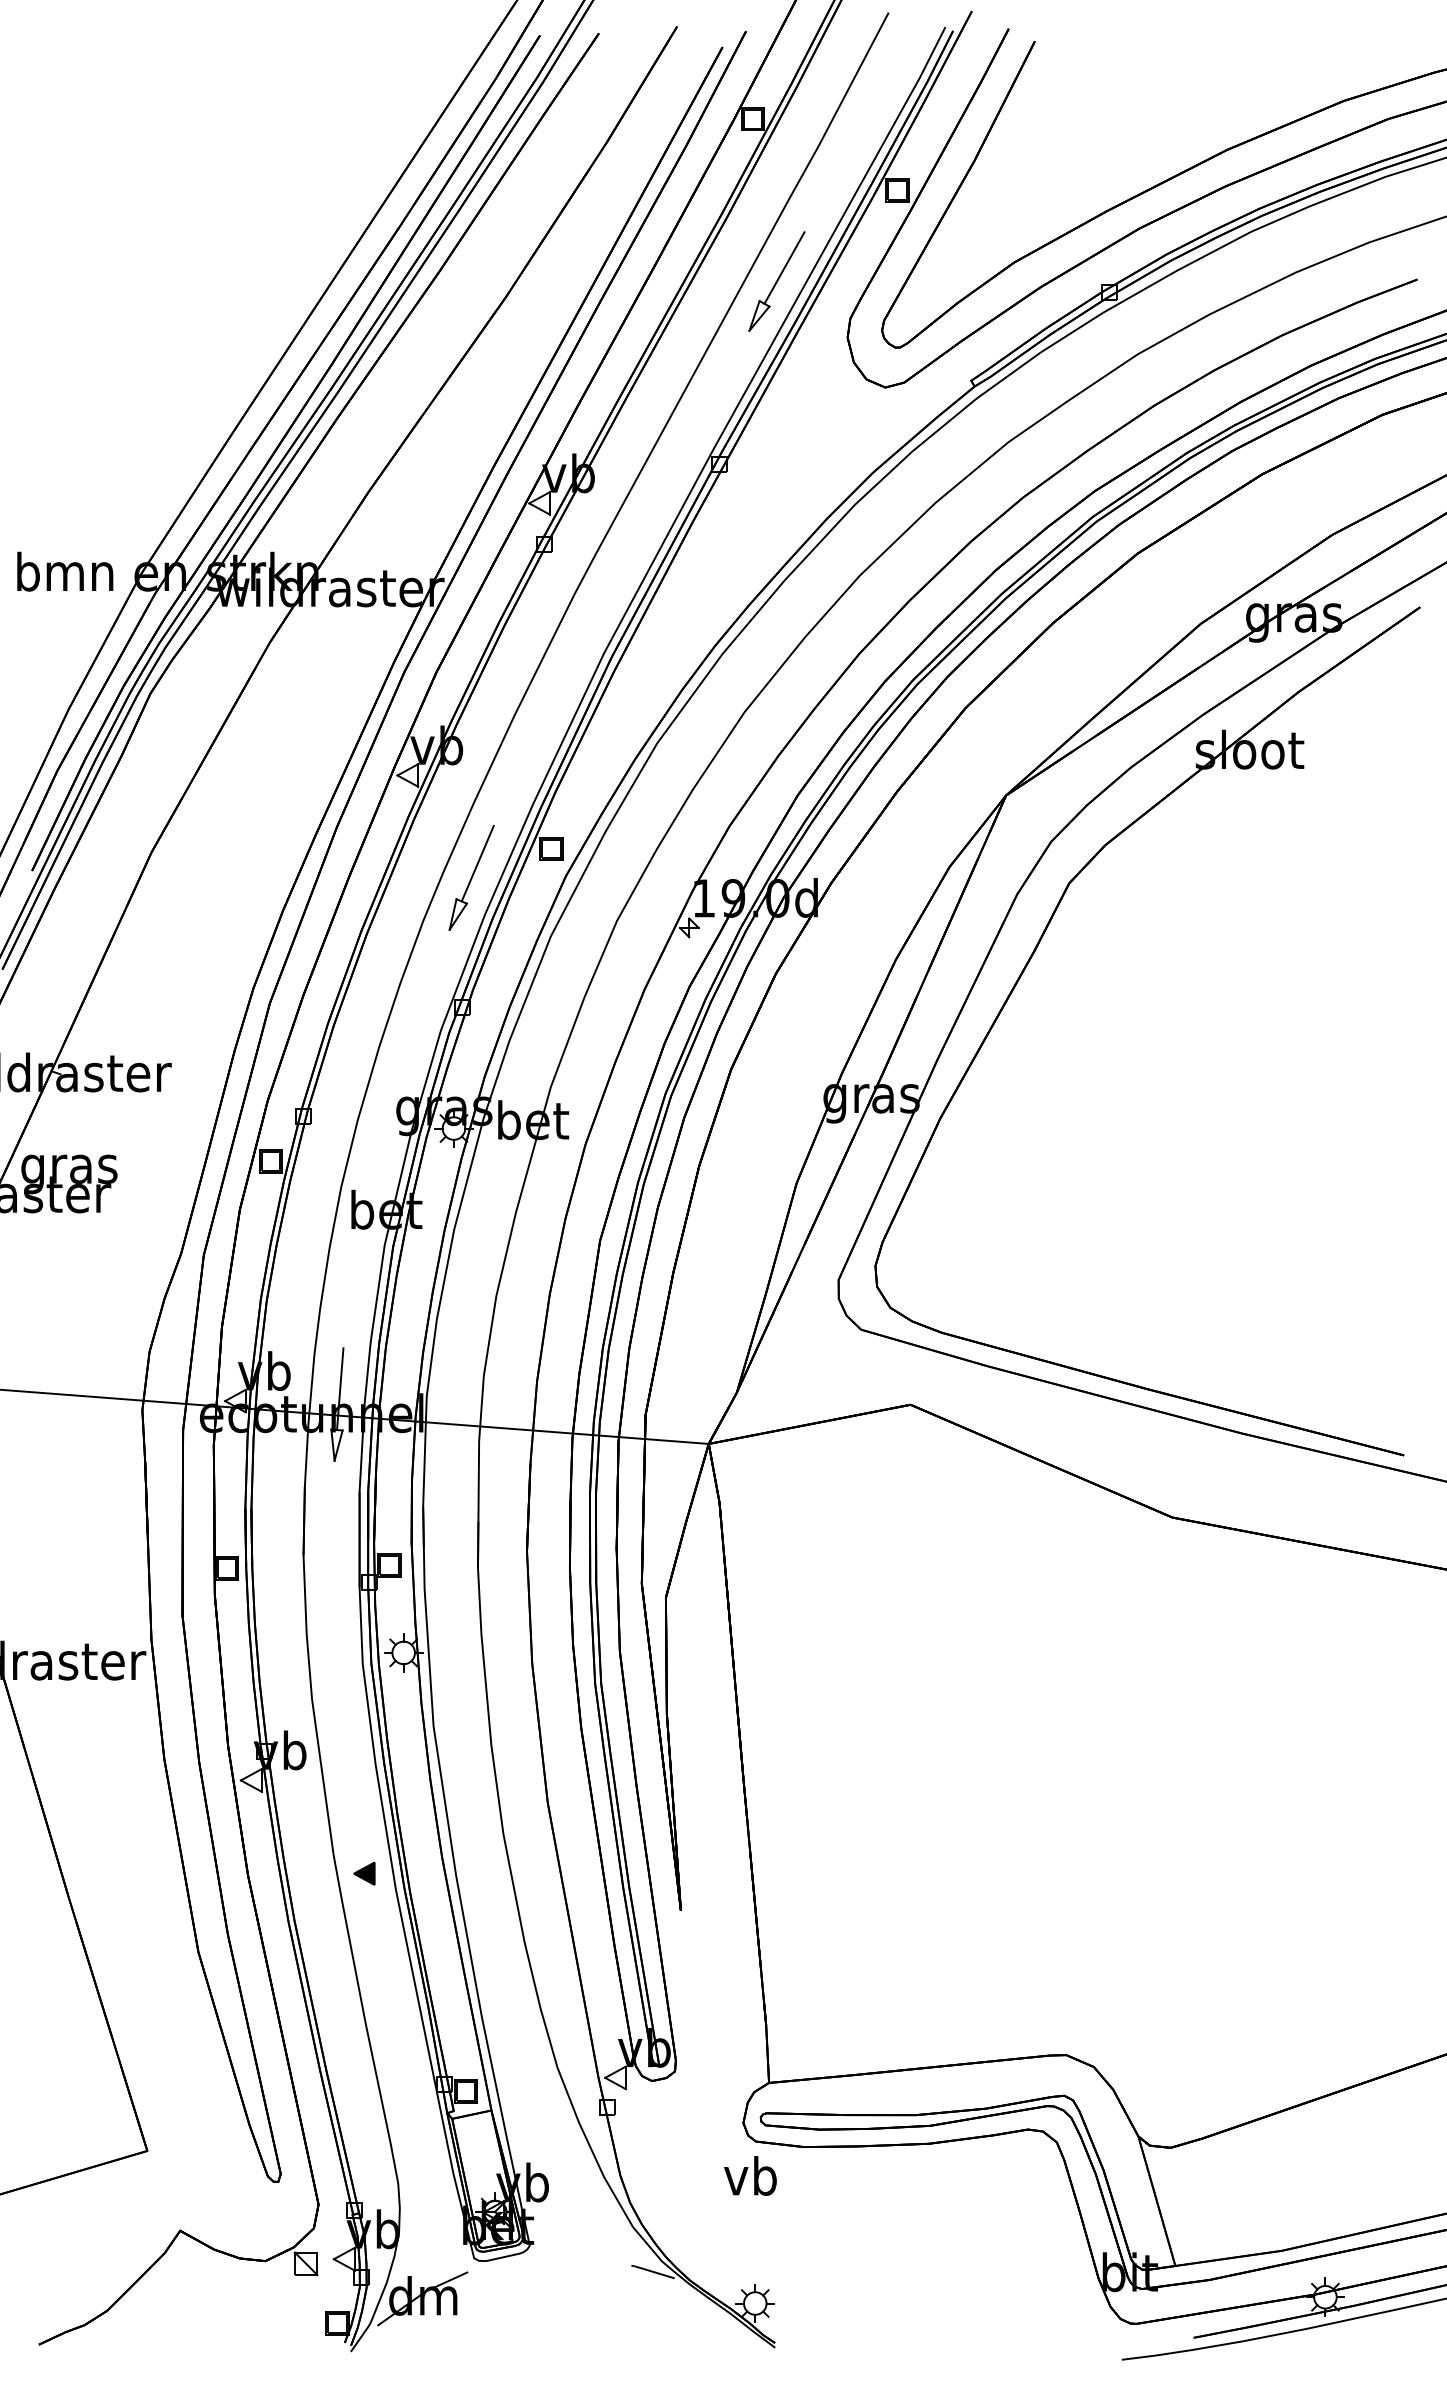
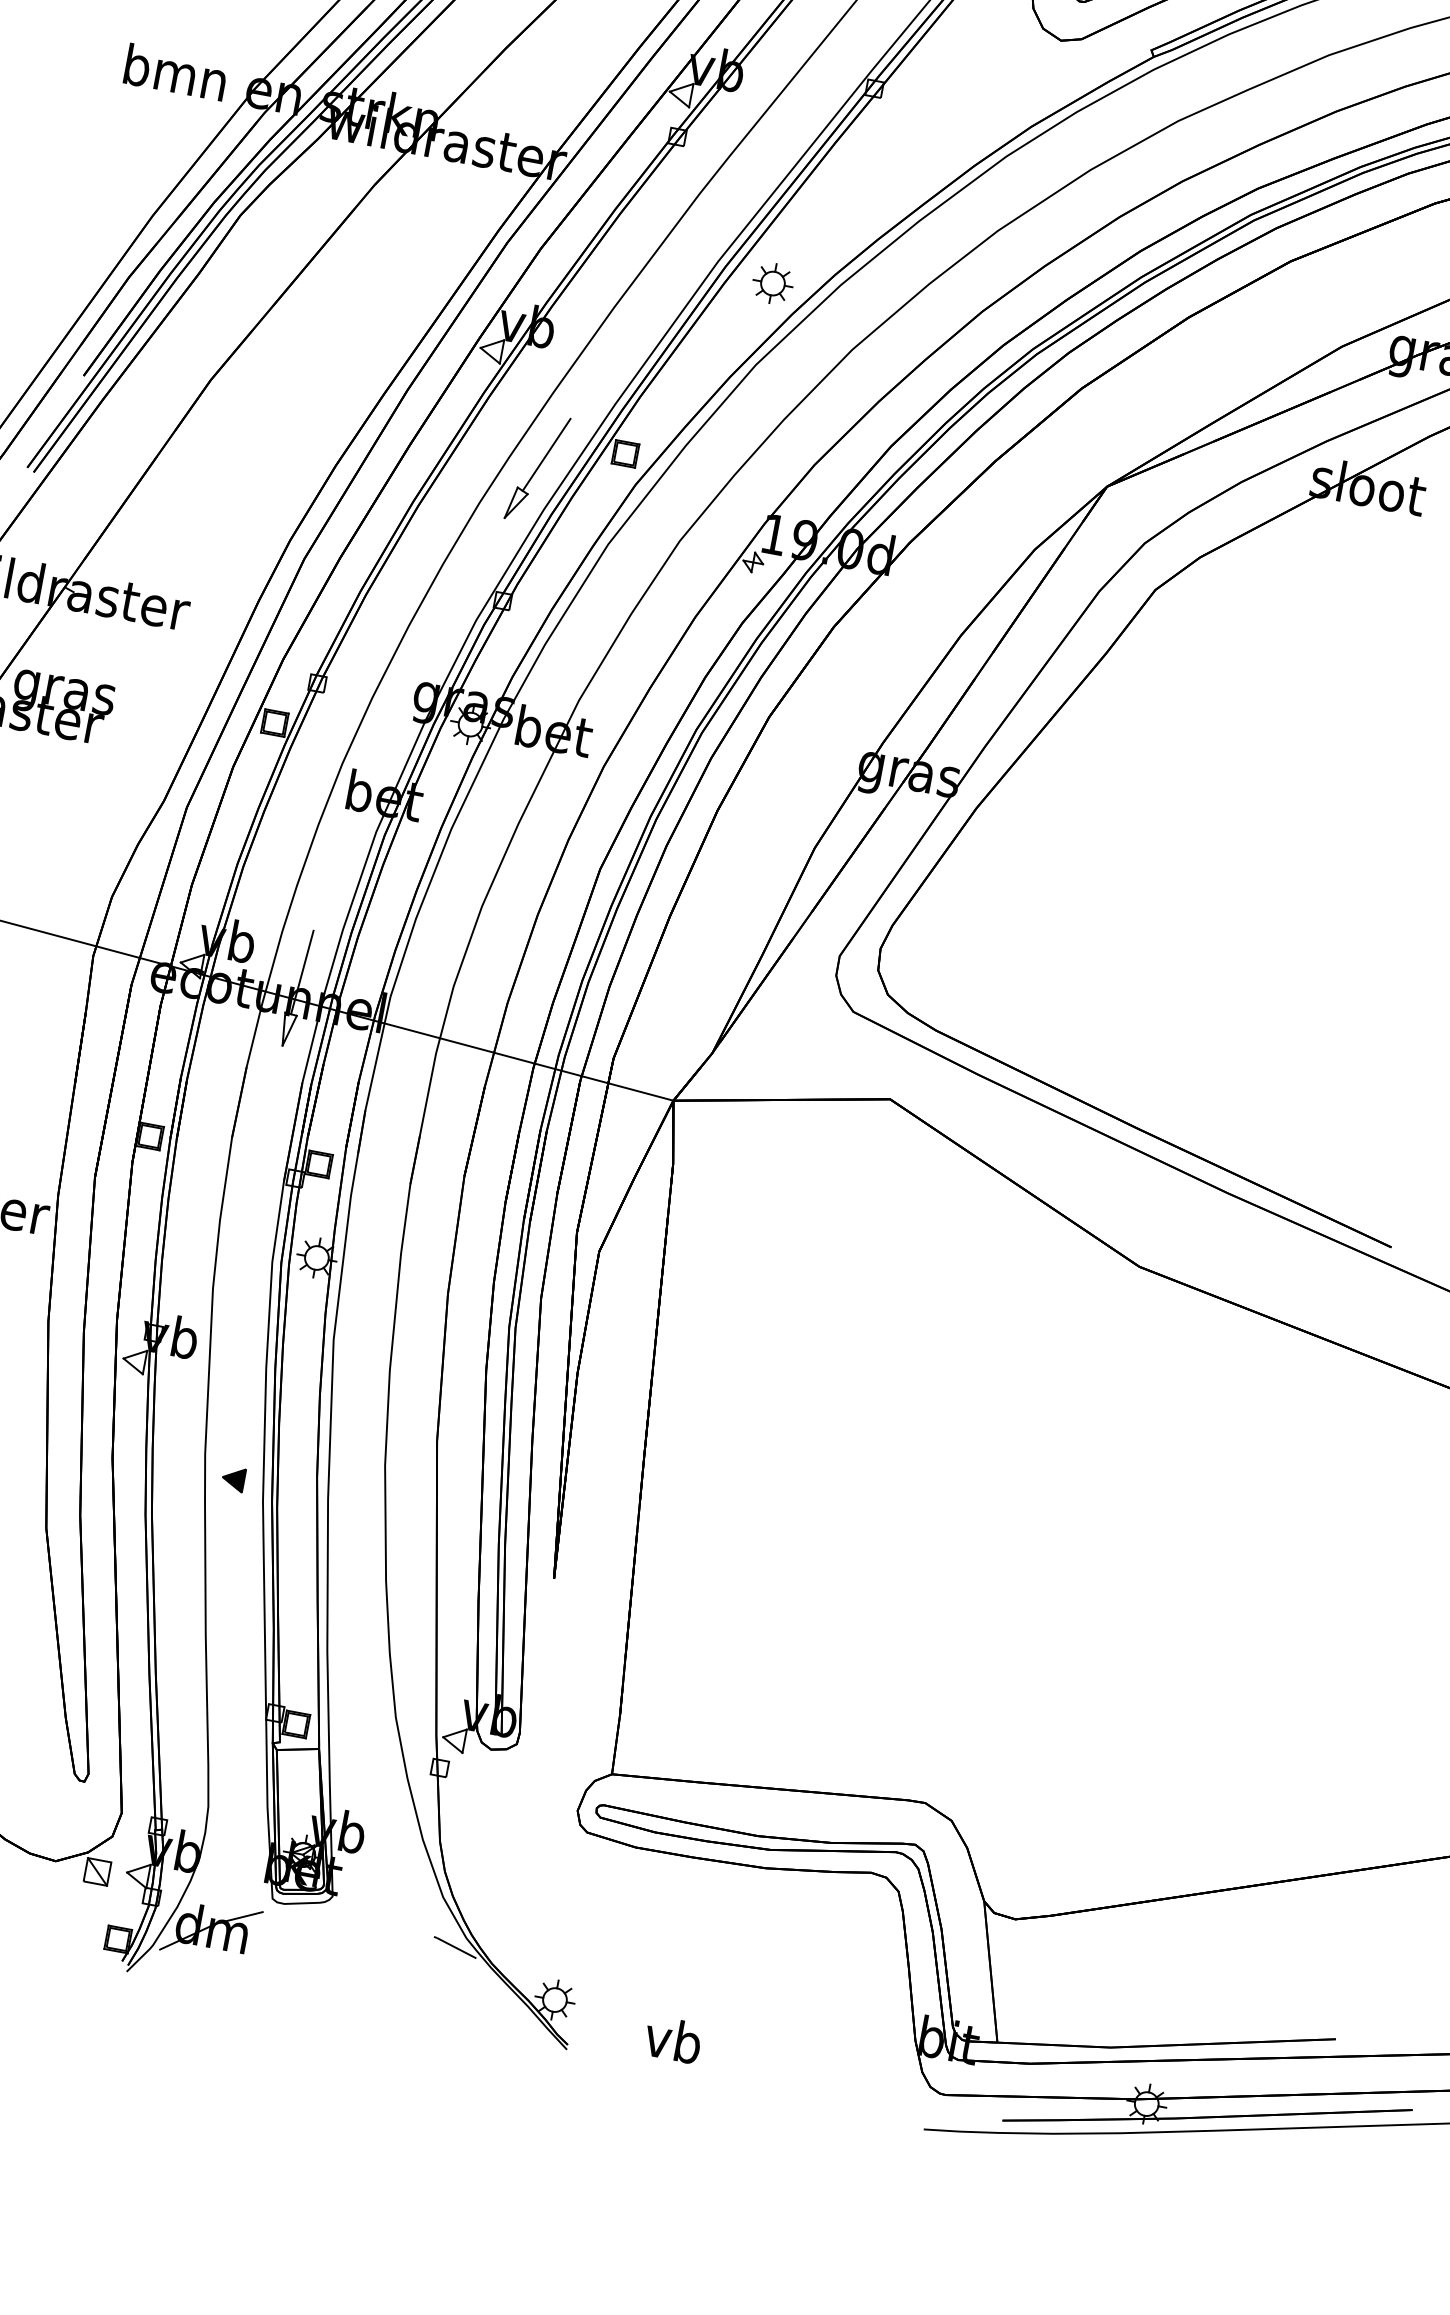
part: (658, 664) -> (772, 283), added
text: (750, 2175) -> (673, 2039), moved

